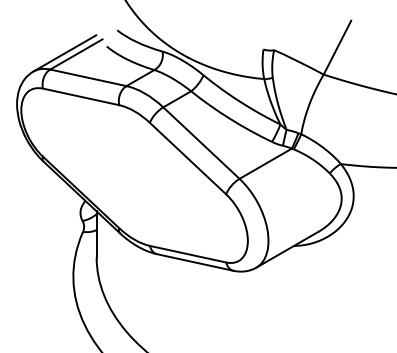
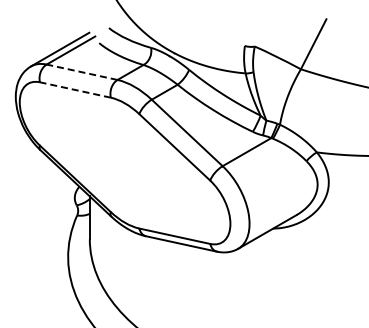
line: (87, 78) -> (81, 72), solid -> dashed
line: (80, 96) -> (74, 89), solid -> dashed

